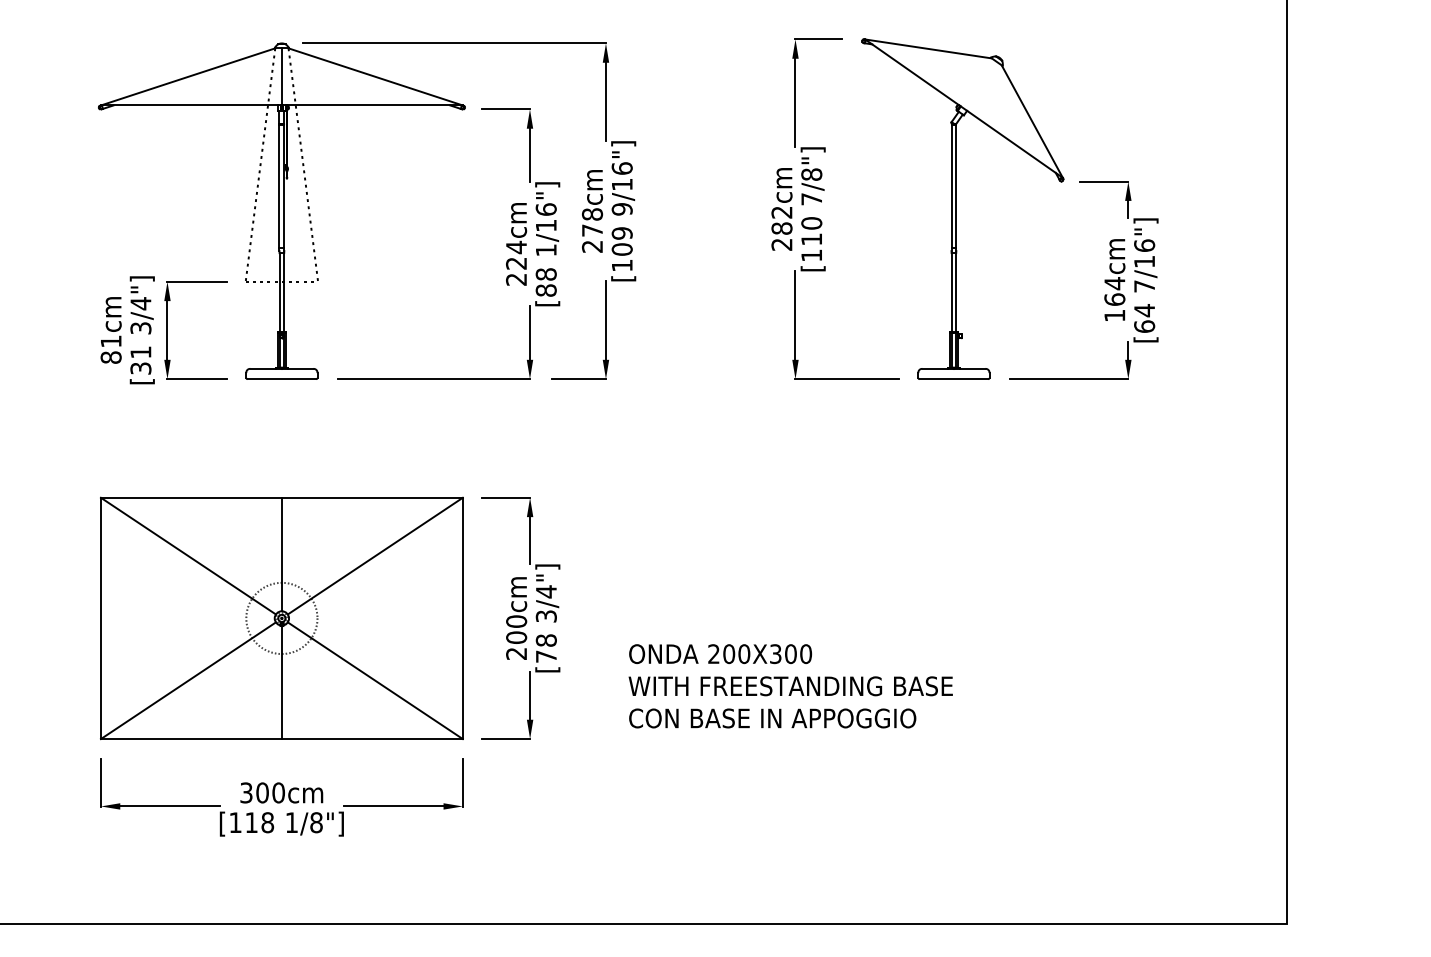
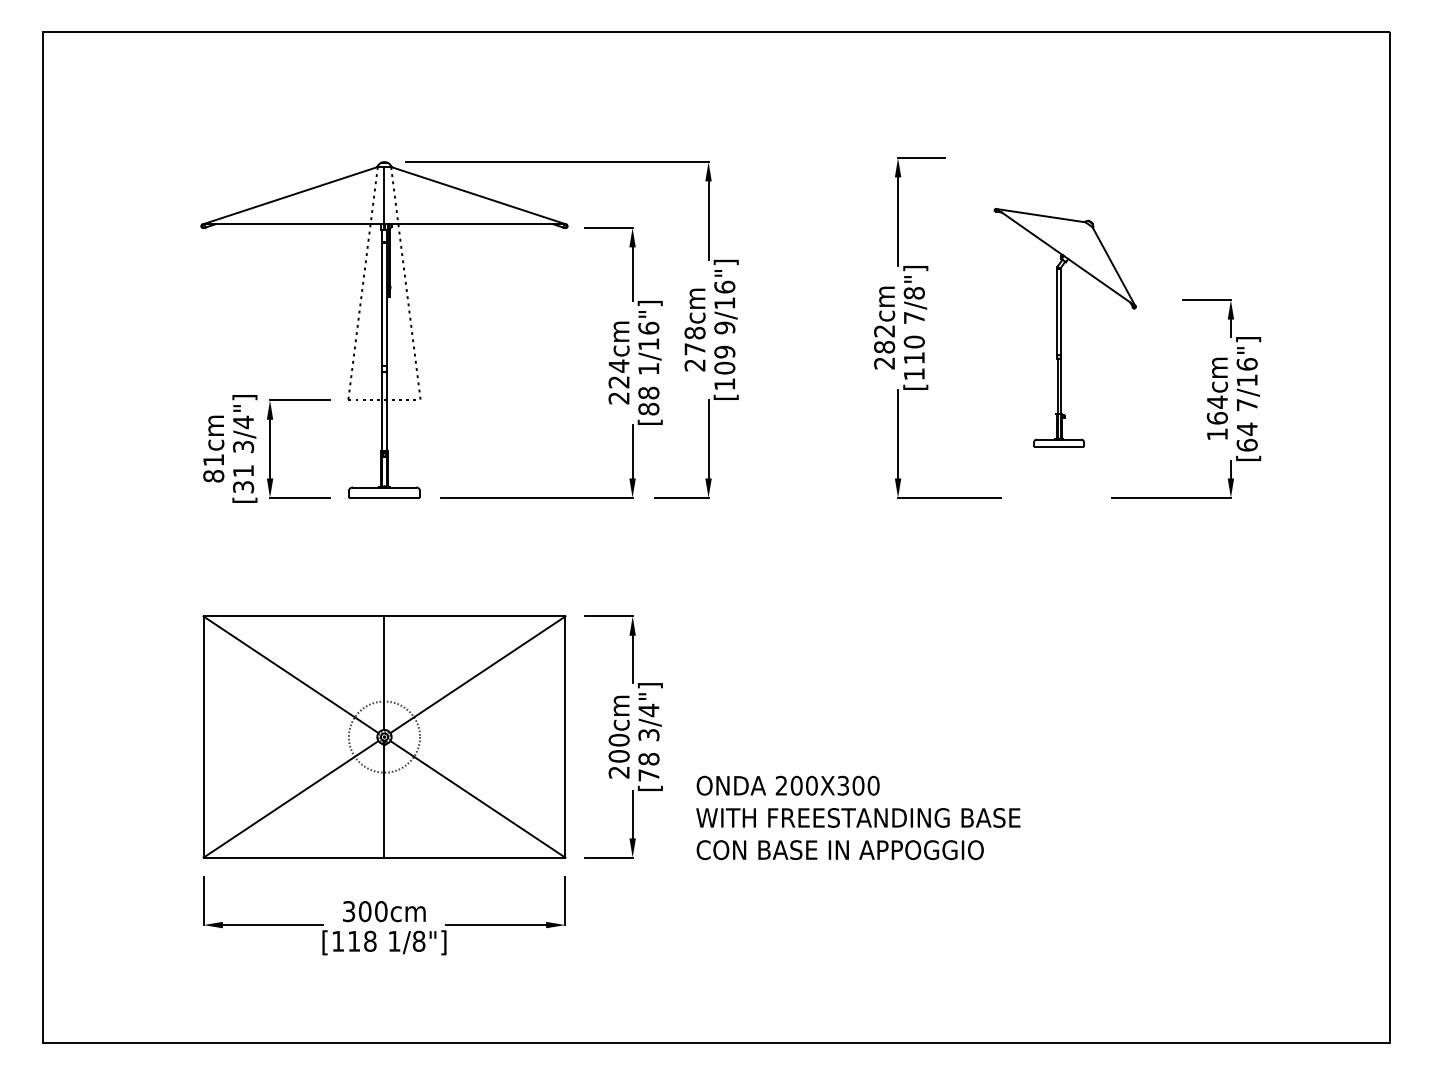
part: (961, 208) -> (1064, 327), size x0.7
text: (790, 685) -> (858, 817), moved

